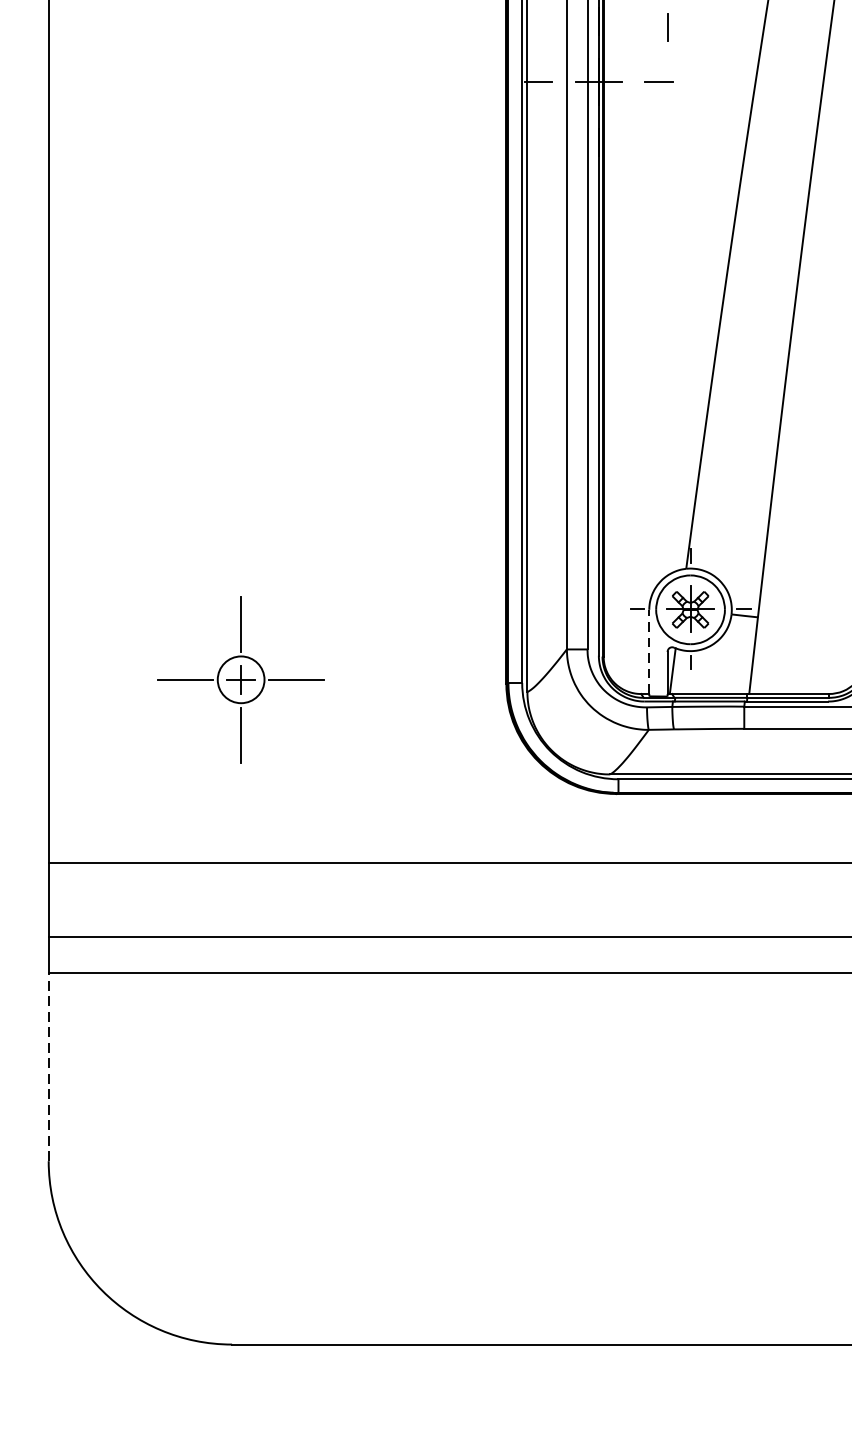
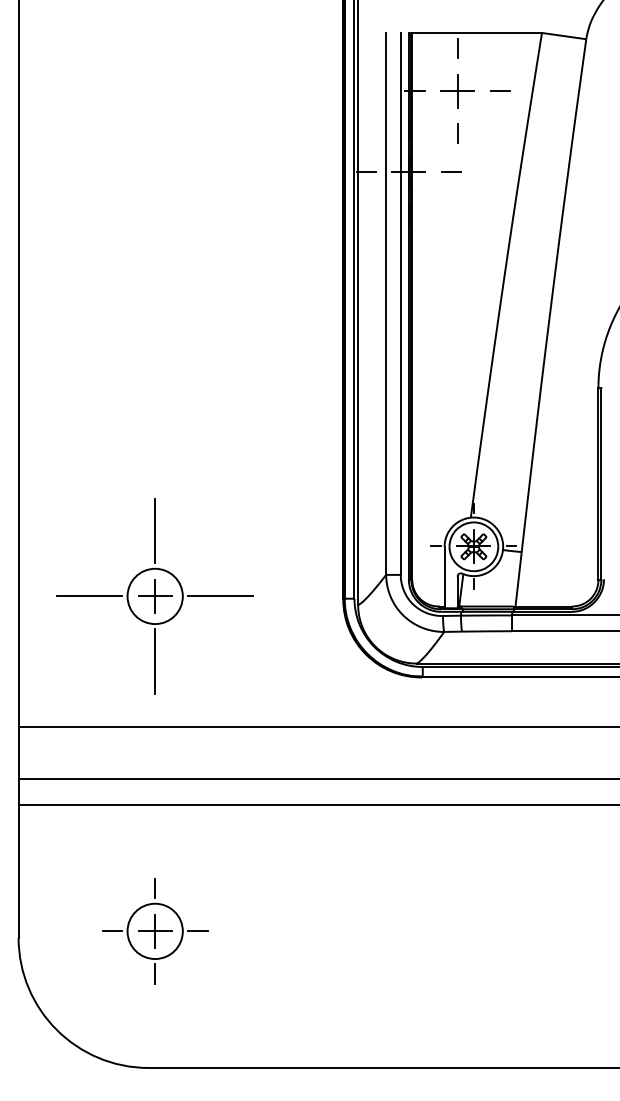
line: (649, 651) -> (444, 576), dashed -> solid
part: (240, 679) -> (154, 596), size x1.67
line: (48, 1067) -> (18, 871), dashed -> solid
part: (241, 1152) -> (155, 931), added

